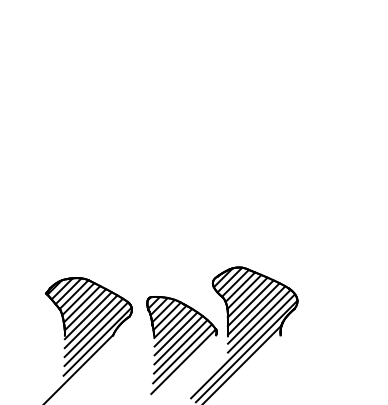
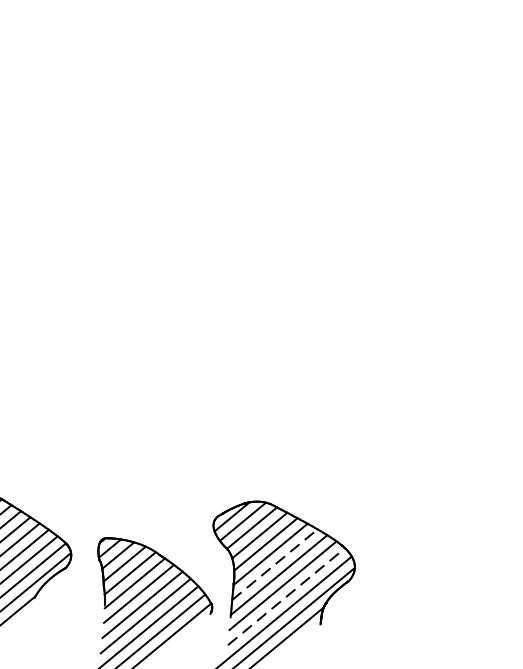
line: (251, 302) -> (276, 563), solid -> dashed
line: (259, 320) -> (286, 595), solid -> dashed

